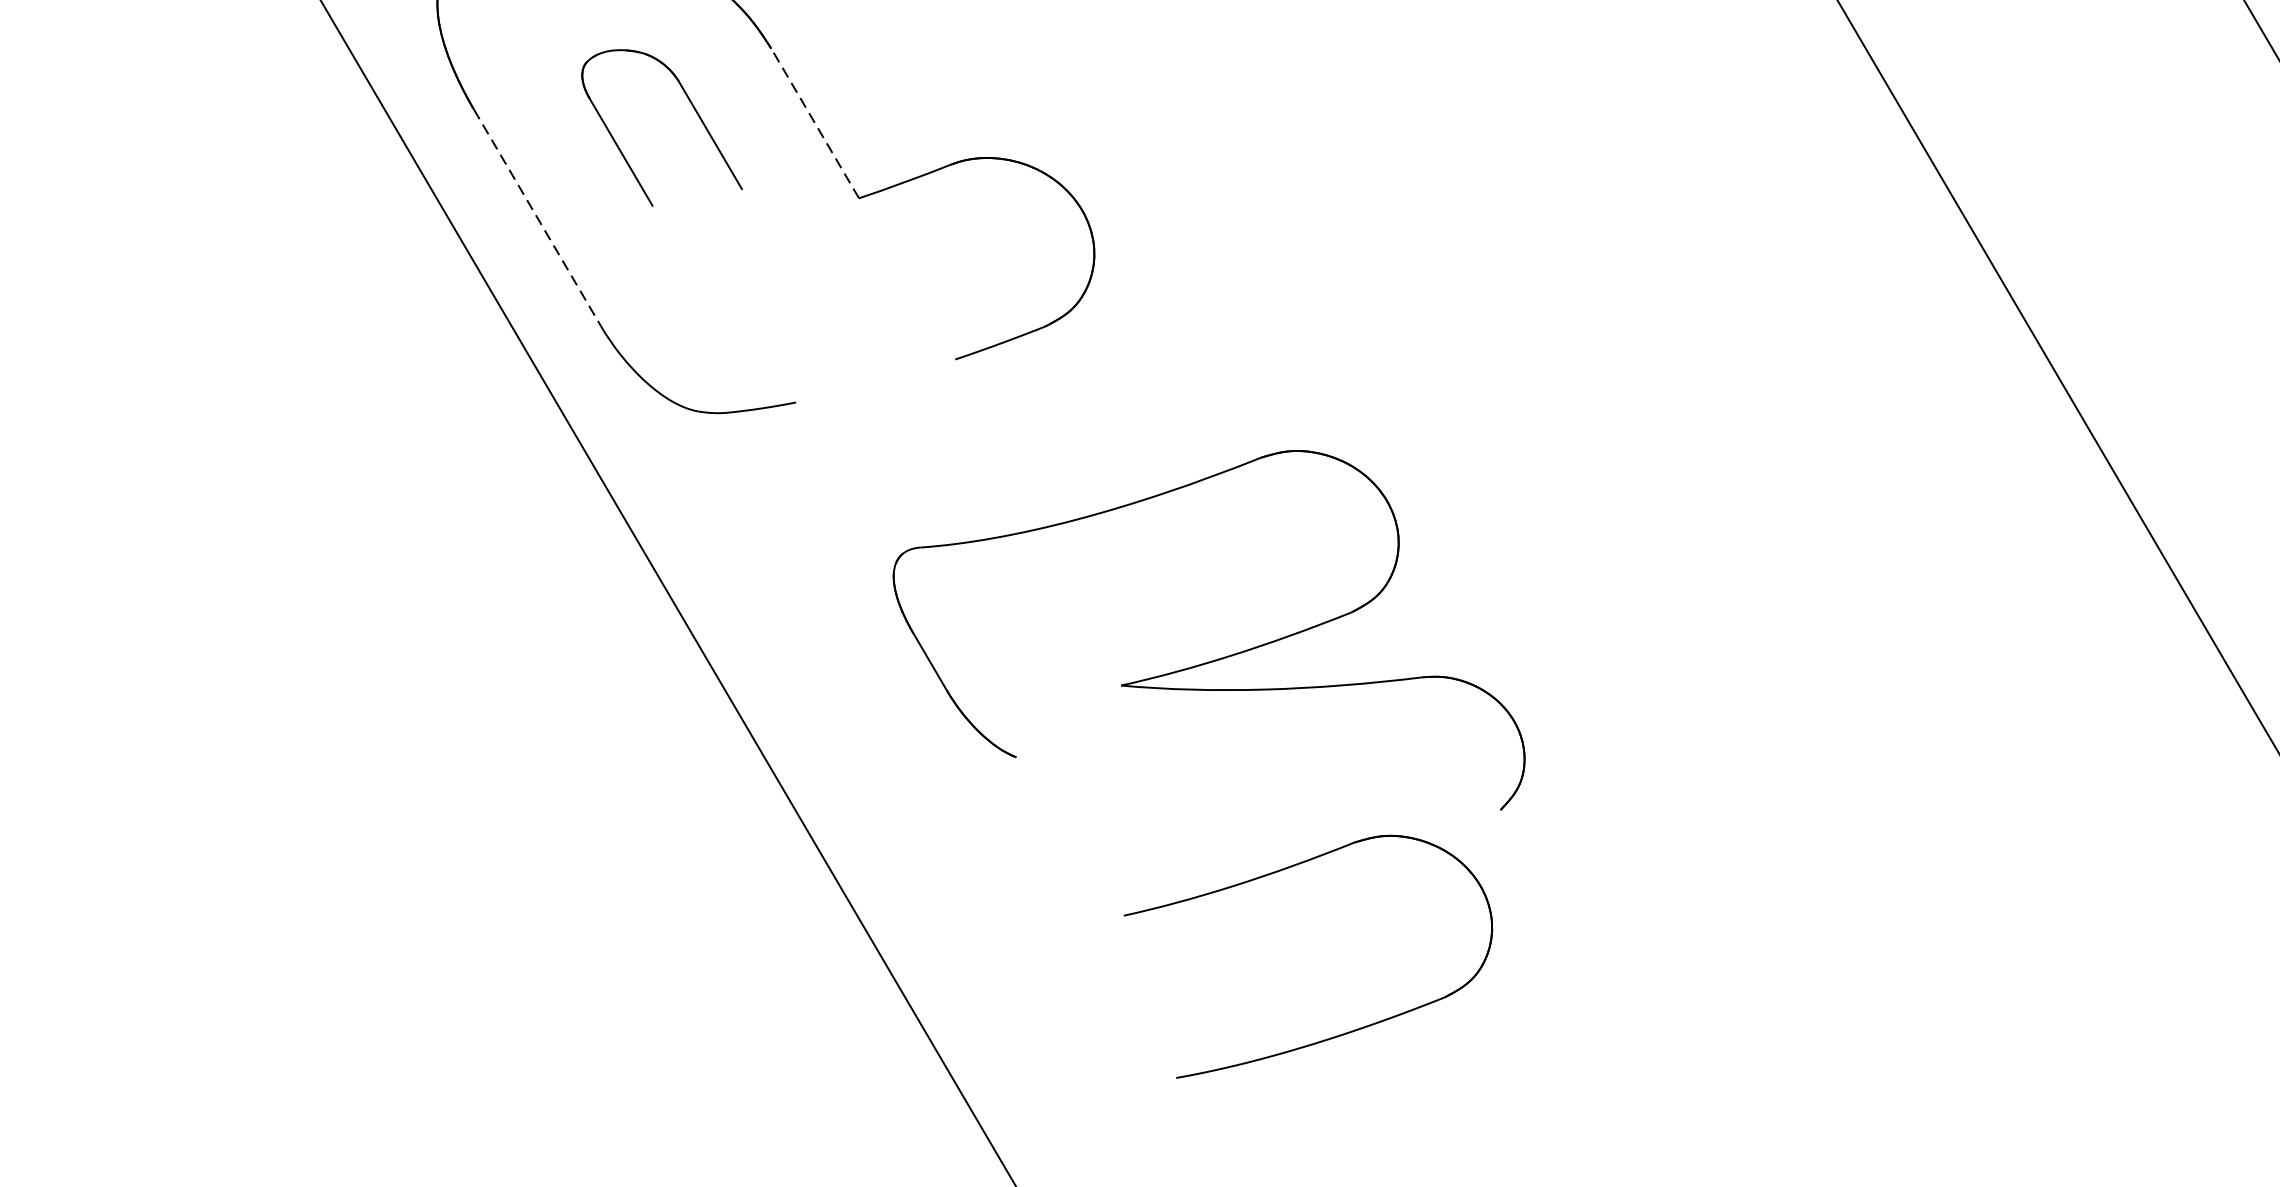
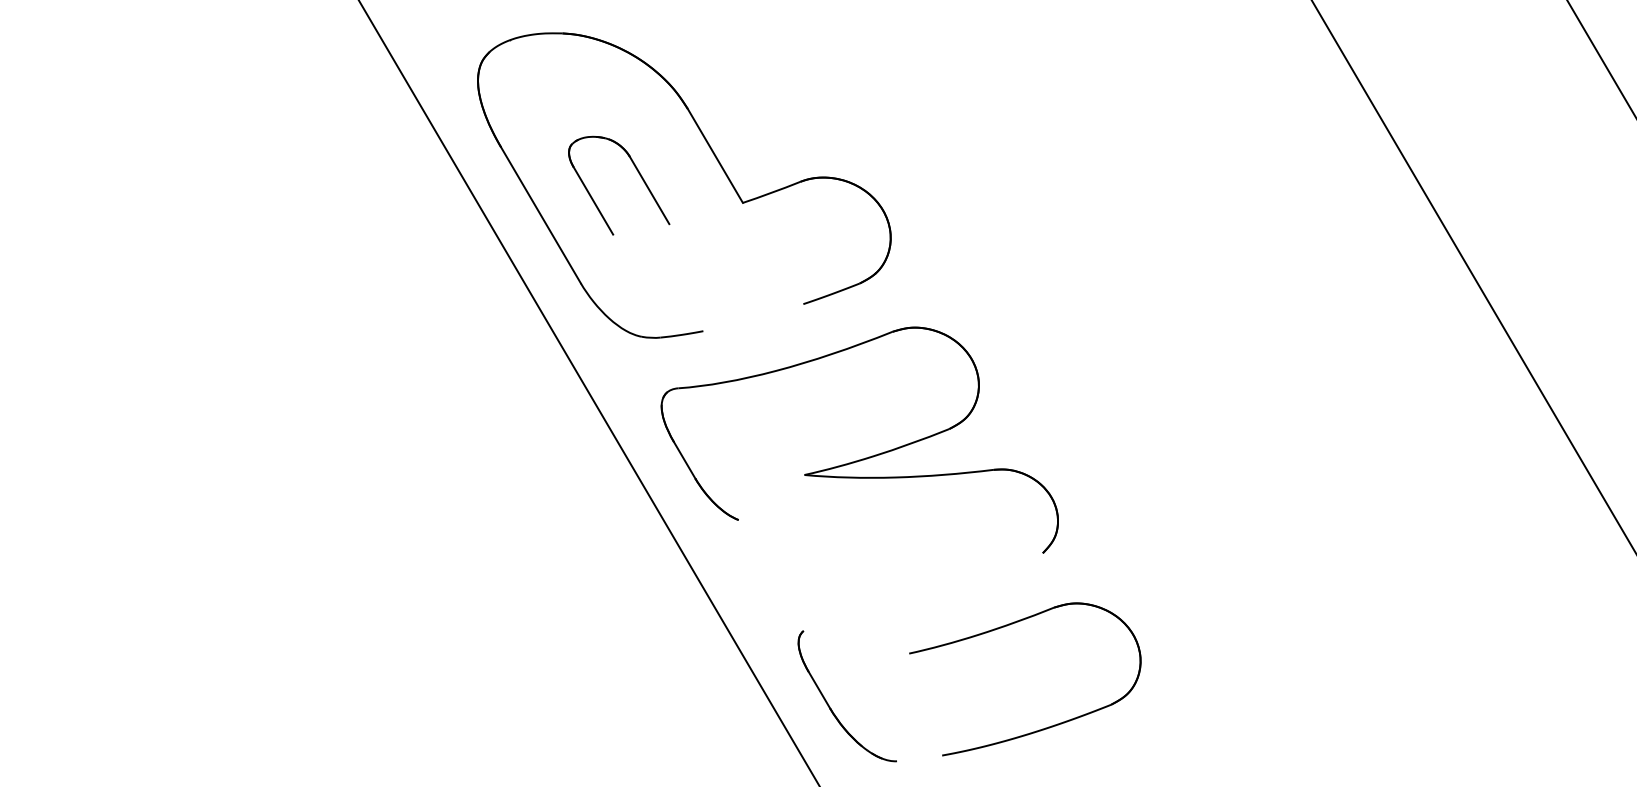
part: (694, 111) -> (639, 175), moved
line: (815, 122) -> (715, 155), dashed -> solid
line: (536, 218) -> (540, 215), dashed -> solid
part: (1218, 657) -> (865, 457), moved
part: (998, 999) -> (830, 706), added

